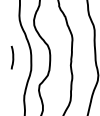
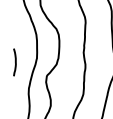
curve: (12, 57) -> (14, 62), moved

